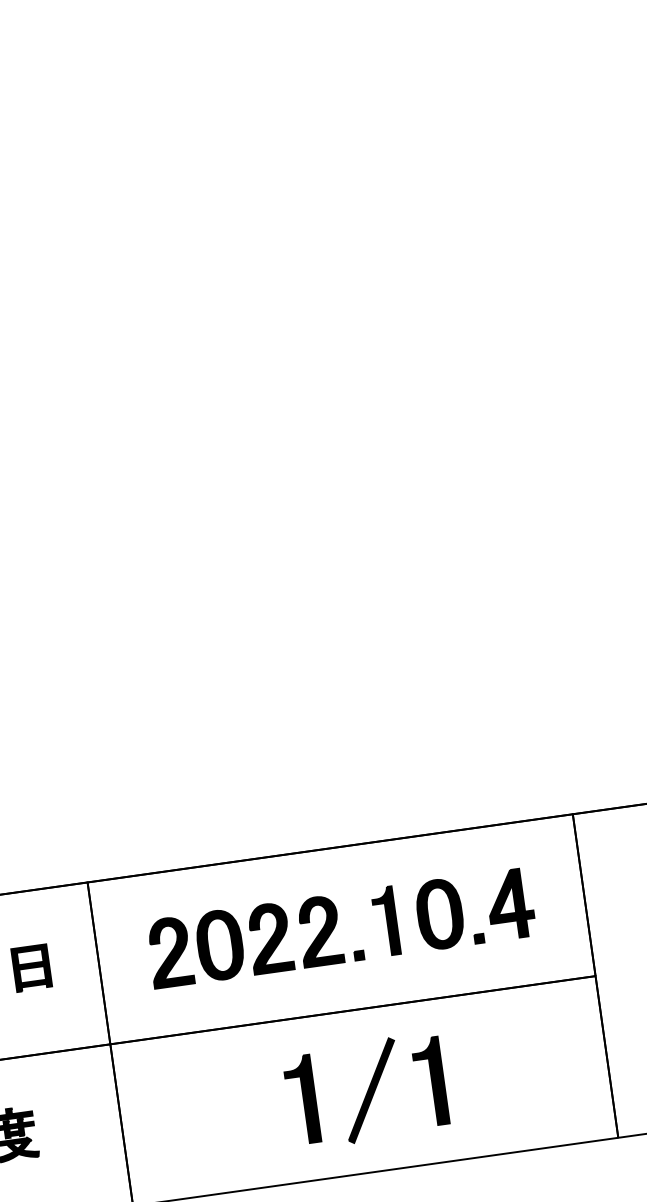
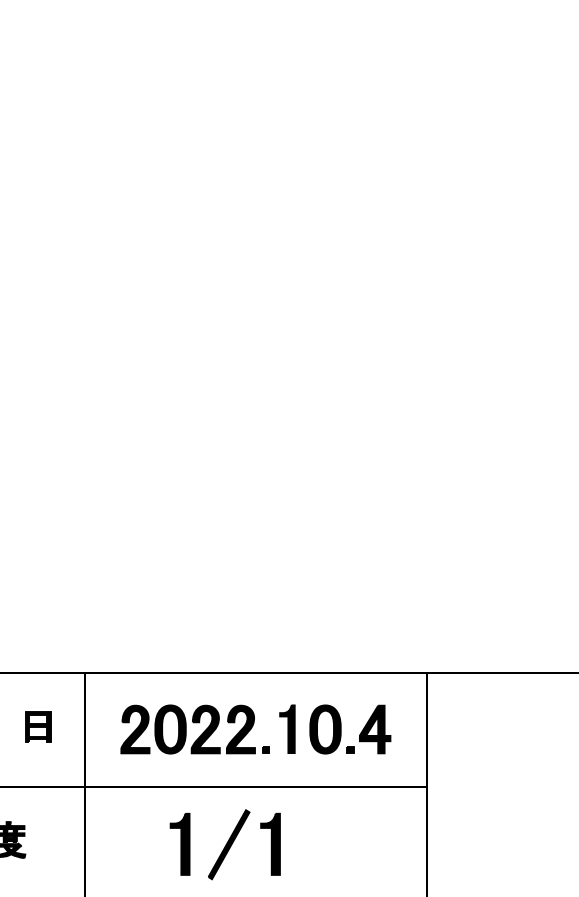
part: (365, 1091) -> (224, 844), moved

